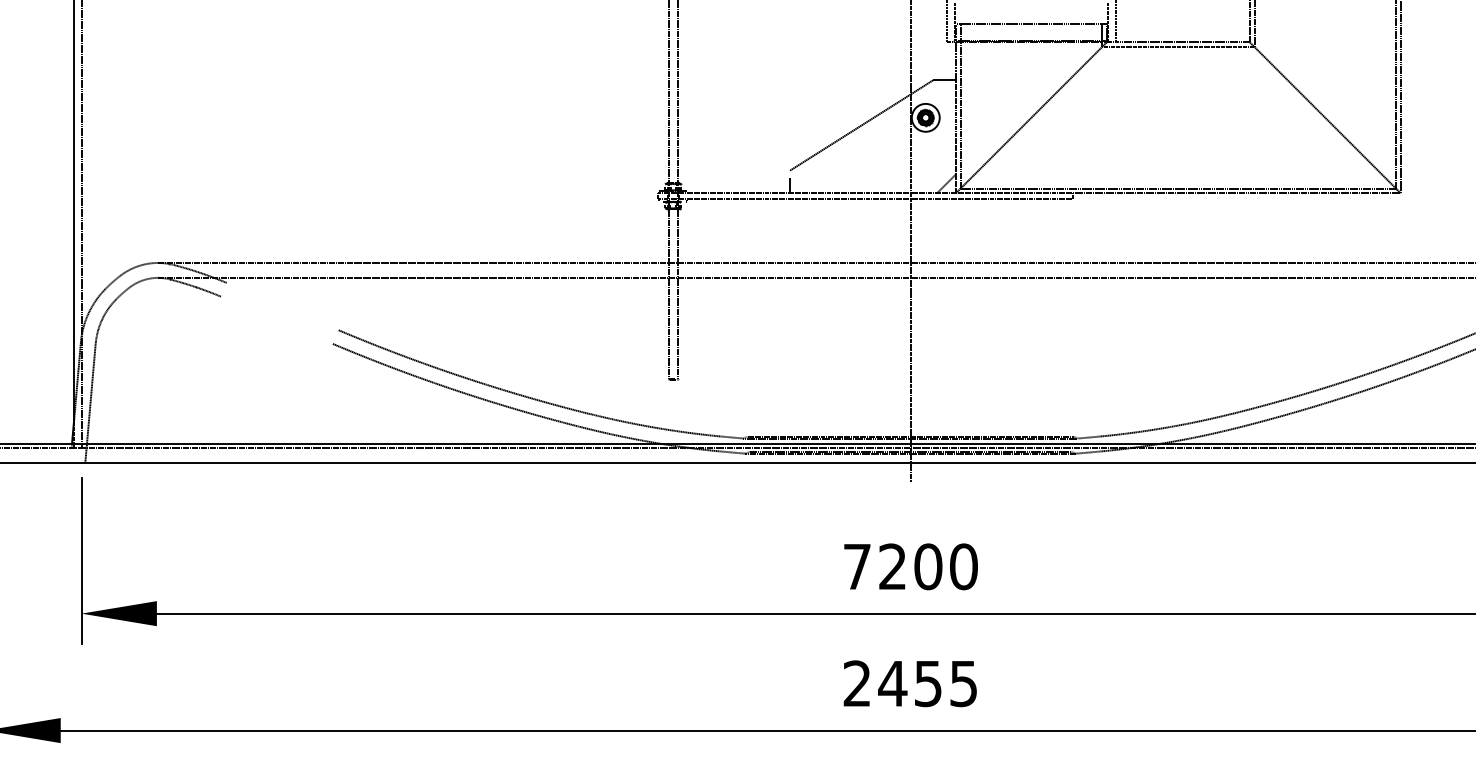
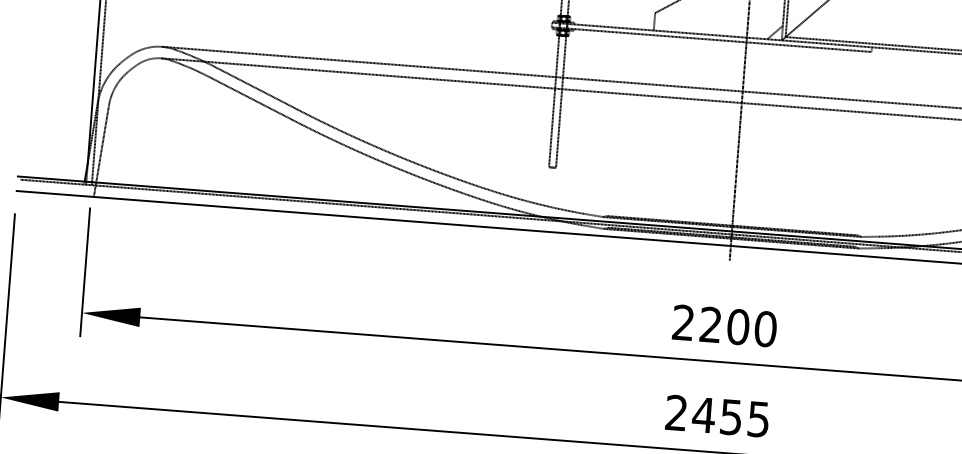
line: (282, 306) -> (255, 87), added
line: (276, 319) -> (249, 97), added
text: (856, 566) -> (682, 322), 7200 -> 2200

